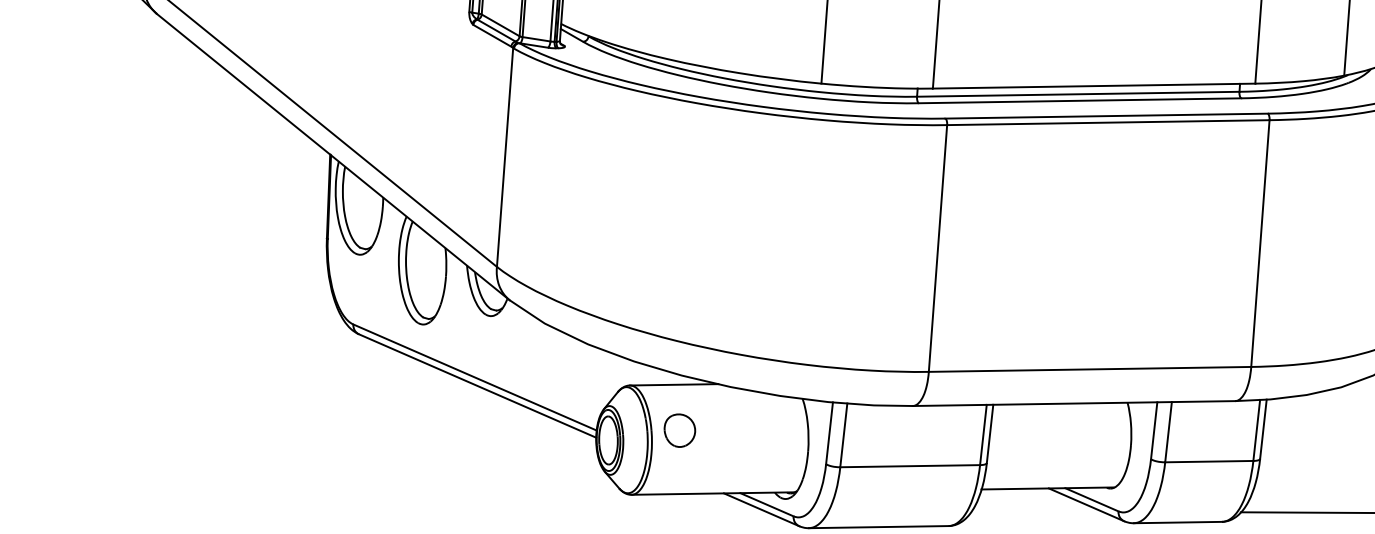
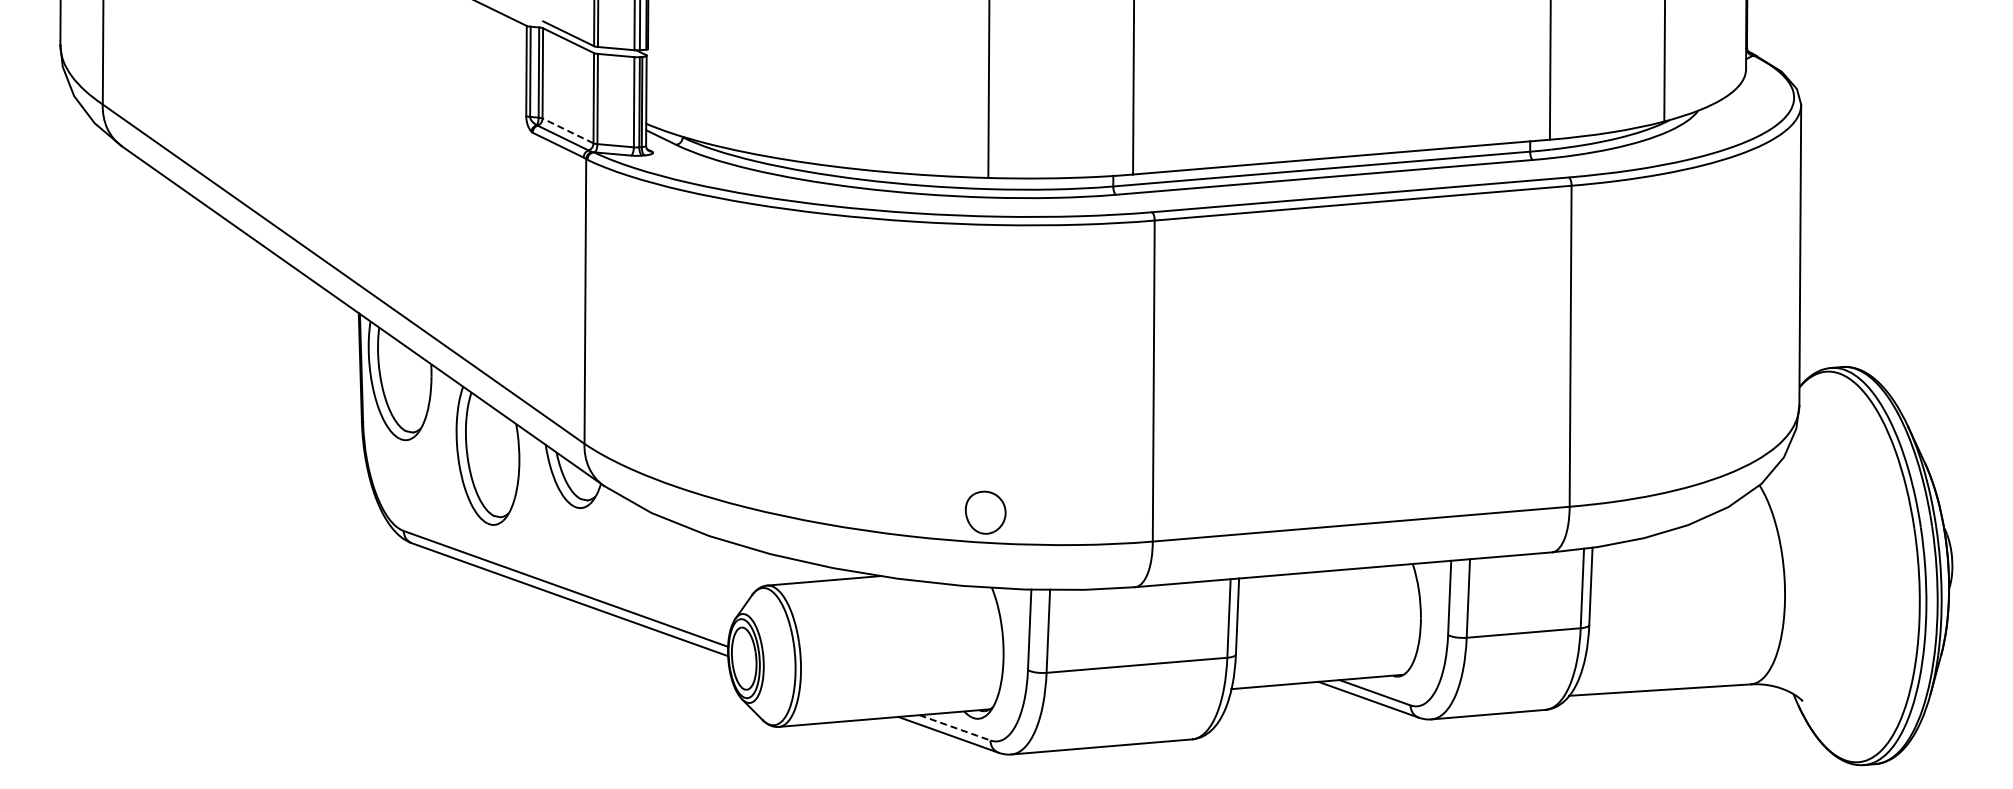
line: (500, 25) -> (567, 130), solid -> dashed
part: (679, 430) -> (985, 512), moved
line: (766, 504) -> (954, 727), solid -> dashed

